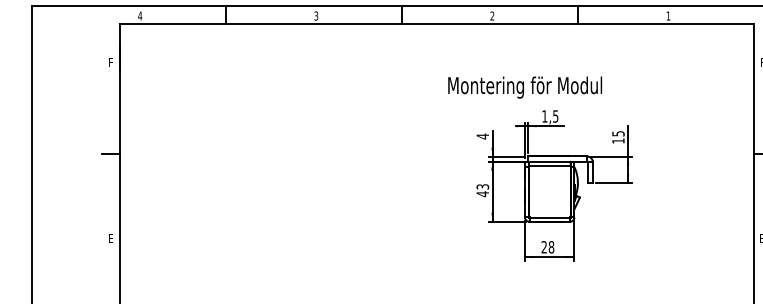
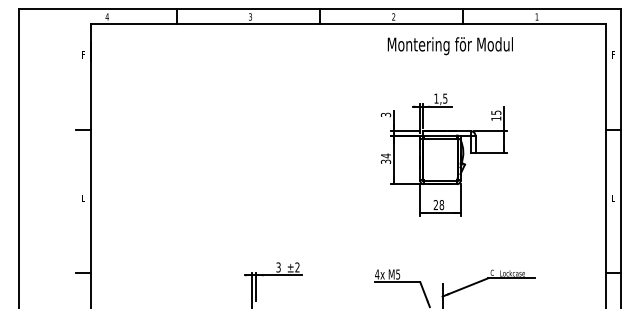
text: (524, 87) -> (449, 46), moved
text: (482, 135) -> (385, 114), 4 -> 3
text: (482, 190) -> (385, 158), 43 -> 34

